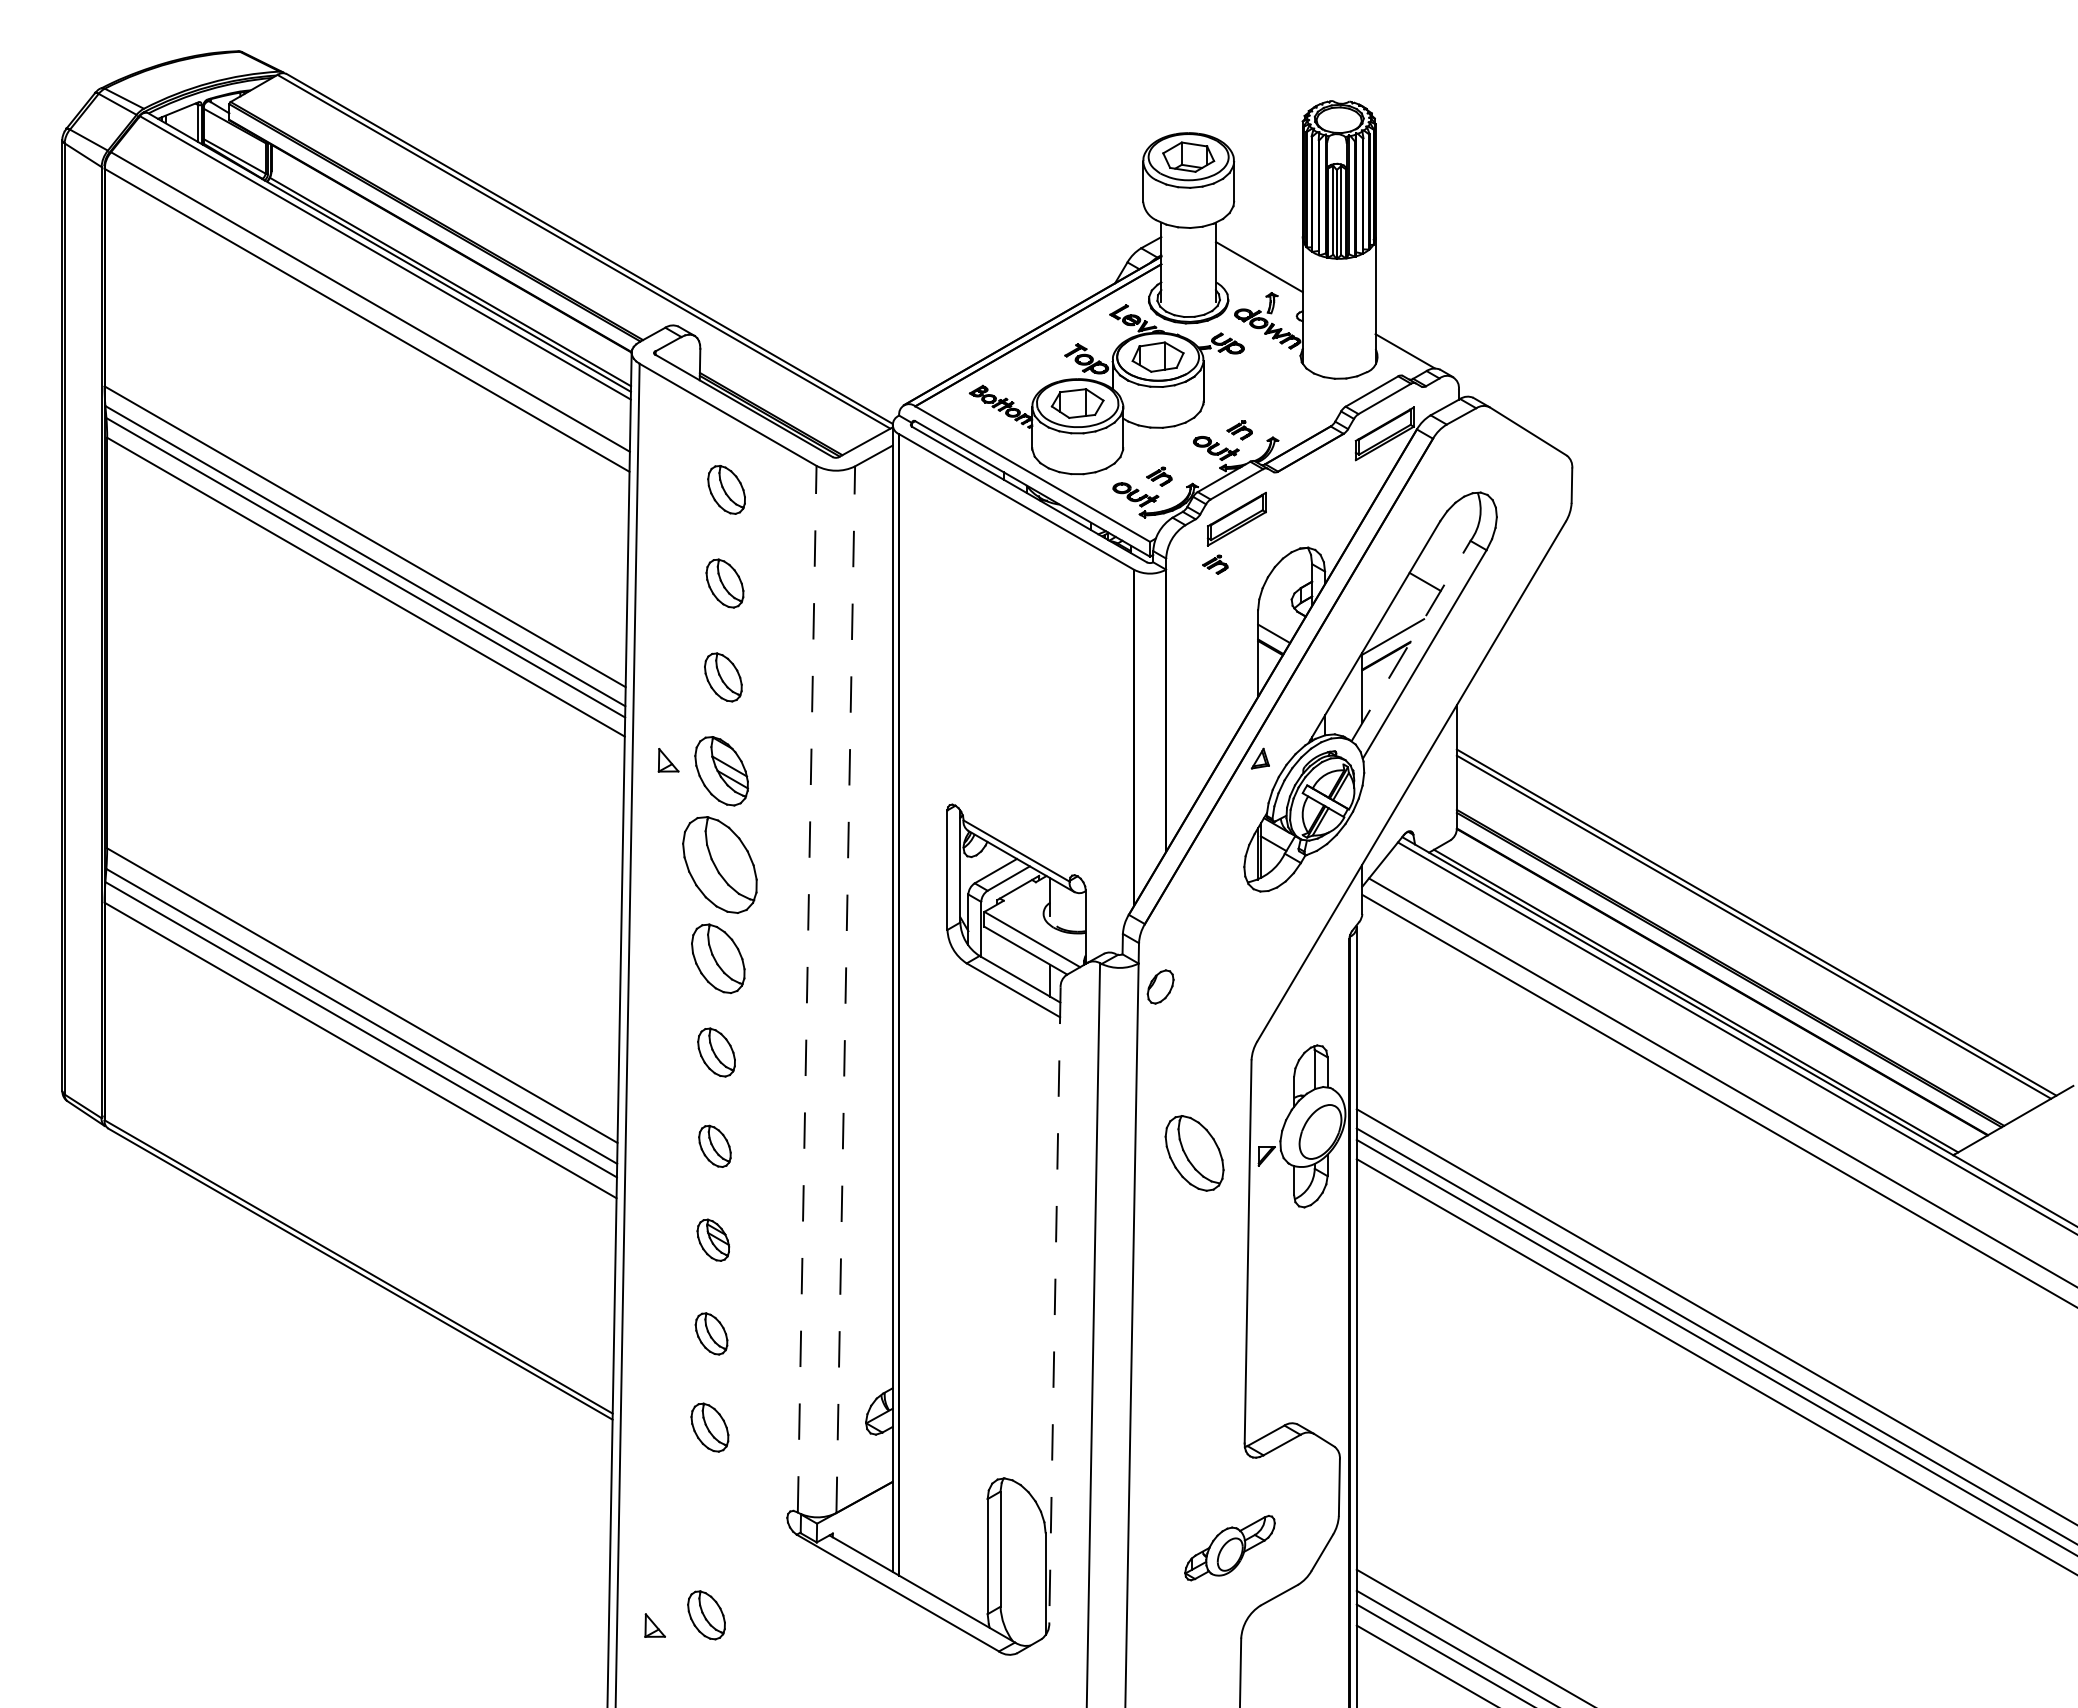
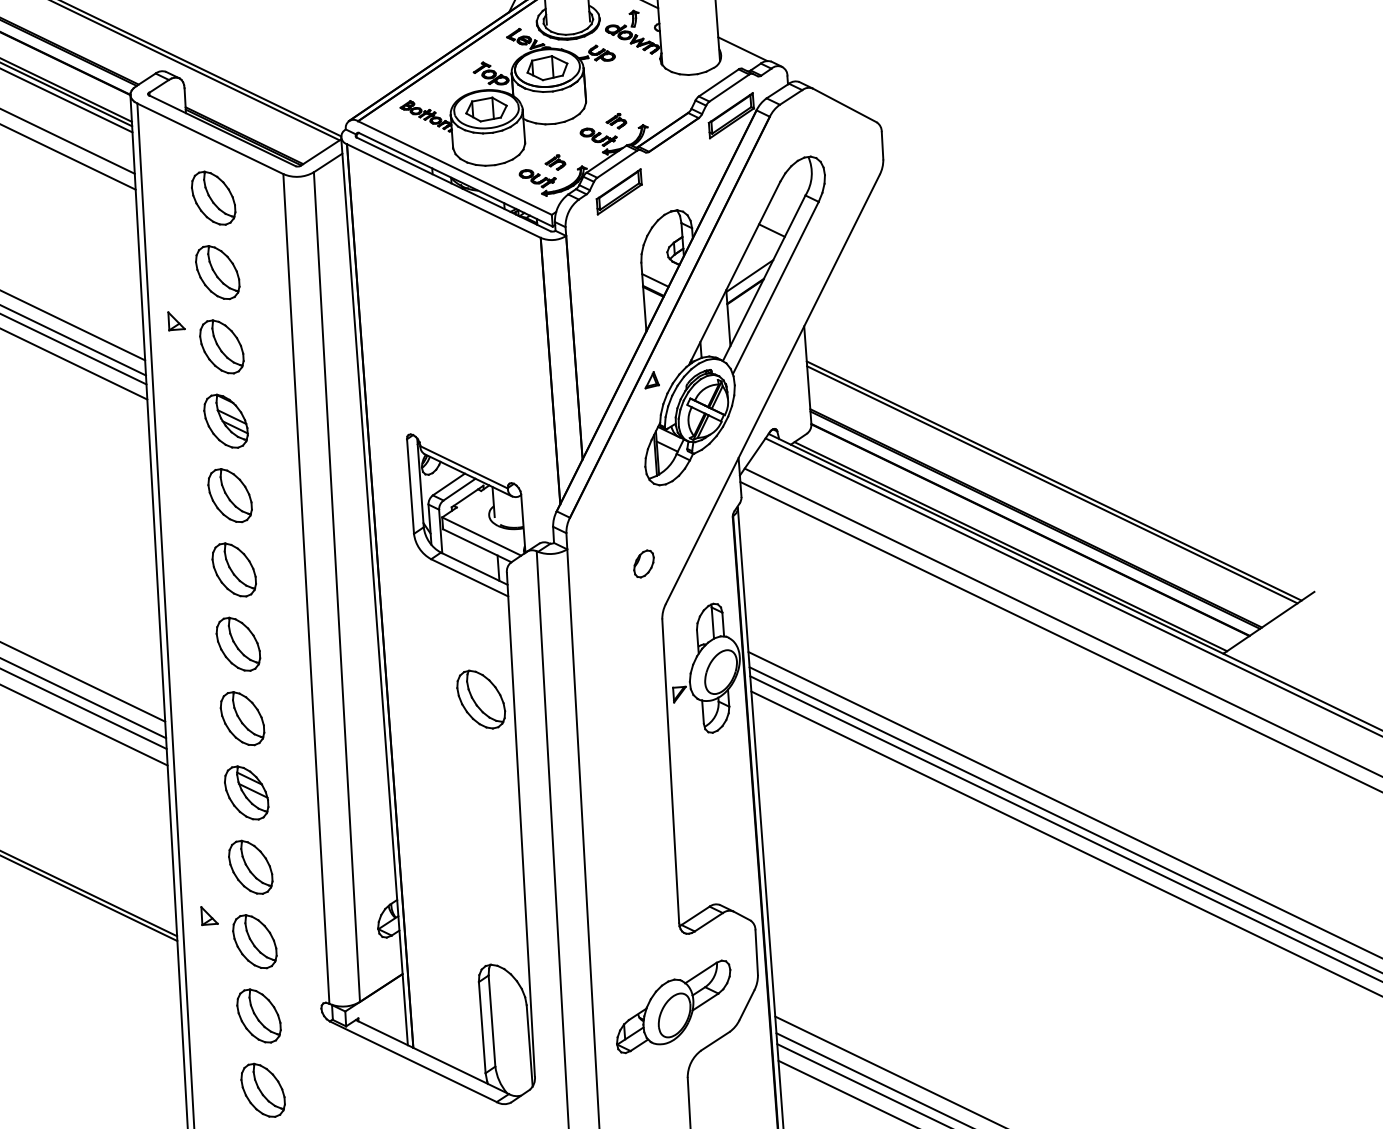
part: (726, 489) -> (213, 198), size x1.43
part: (1215, 564) -> (604, 228), removed
part: (724, 583) -> (217, 272), size x1.43
line: (1411, 640) -> (764, 277), dashed -> solid
part: (723, 677) -> (222, 347), size x1.43
part: (668, 760) -> (176, 320), moved
part: (719, 864) -> (229, 495), size x0.71
part: (1160, 986) -> (643, 563), moved
line: (807, 988) -> (306, 588), dashed -> solid
line: (845, 989) -> (336, 586), dashed -> solid
part: (716, 1052) -> (238, 644), size x1.43
part: (714, 1146) -> (242, 718), size x1.67
part: (1194, 1153) -> (481, 699), moved
part: (713, 1240) -> (246, 793), size x1.67
line: (1054, 1305) -> (520, 824), dashed -> solid
part: (711, 1333) -> (250, 867), size x1.67
part: (709, 1427) -> (254, 941), size x1.43
part: (708, 1521) -> (259, 1016), added
part: (1229, 1547) -> (673, 1006), size x1.67
part: (706, 1615) -> (263, 1090), size x1.43
part: (654, 1625) -> (208, 915), moved

